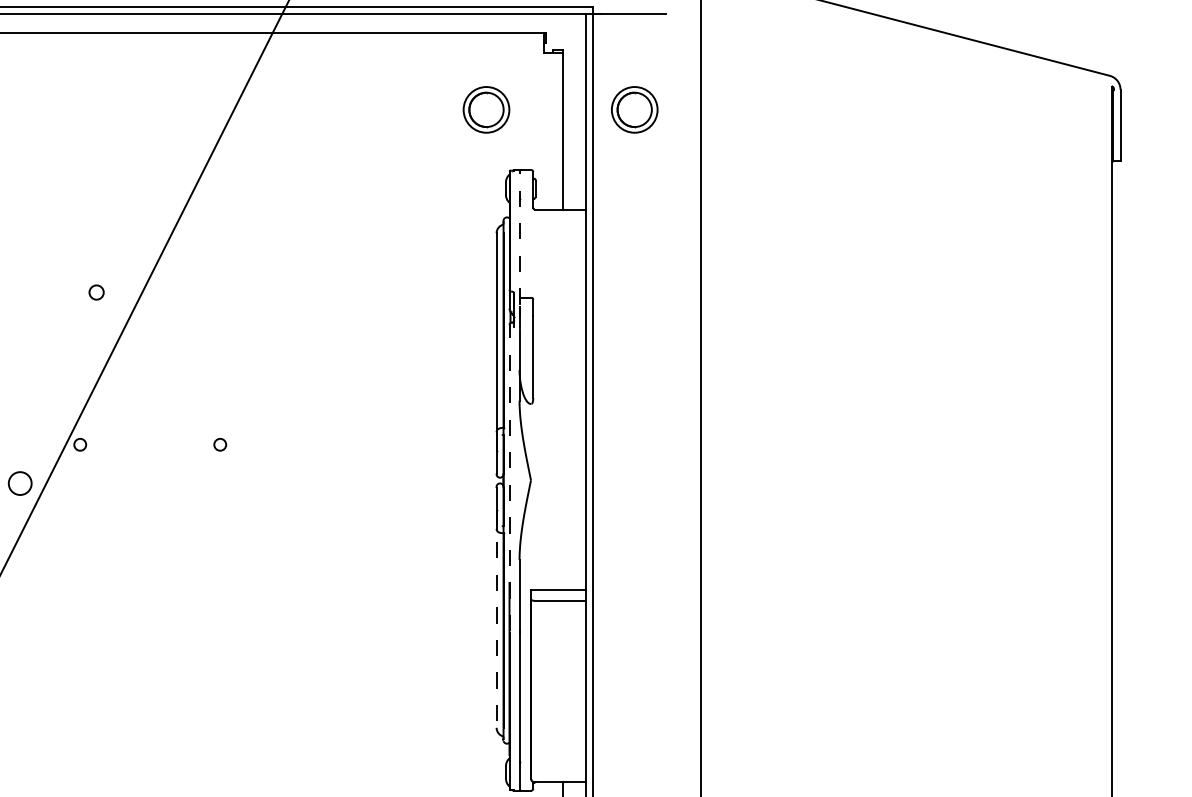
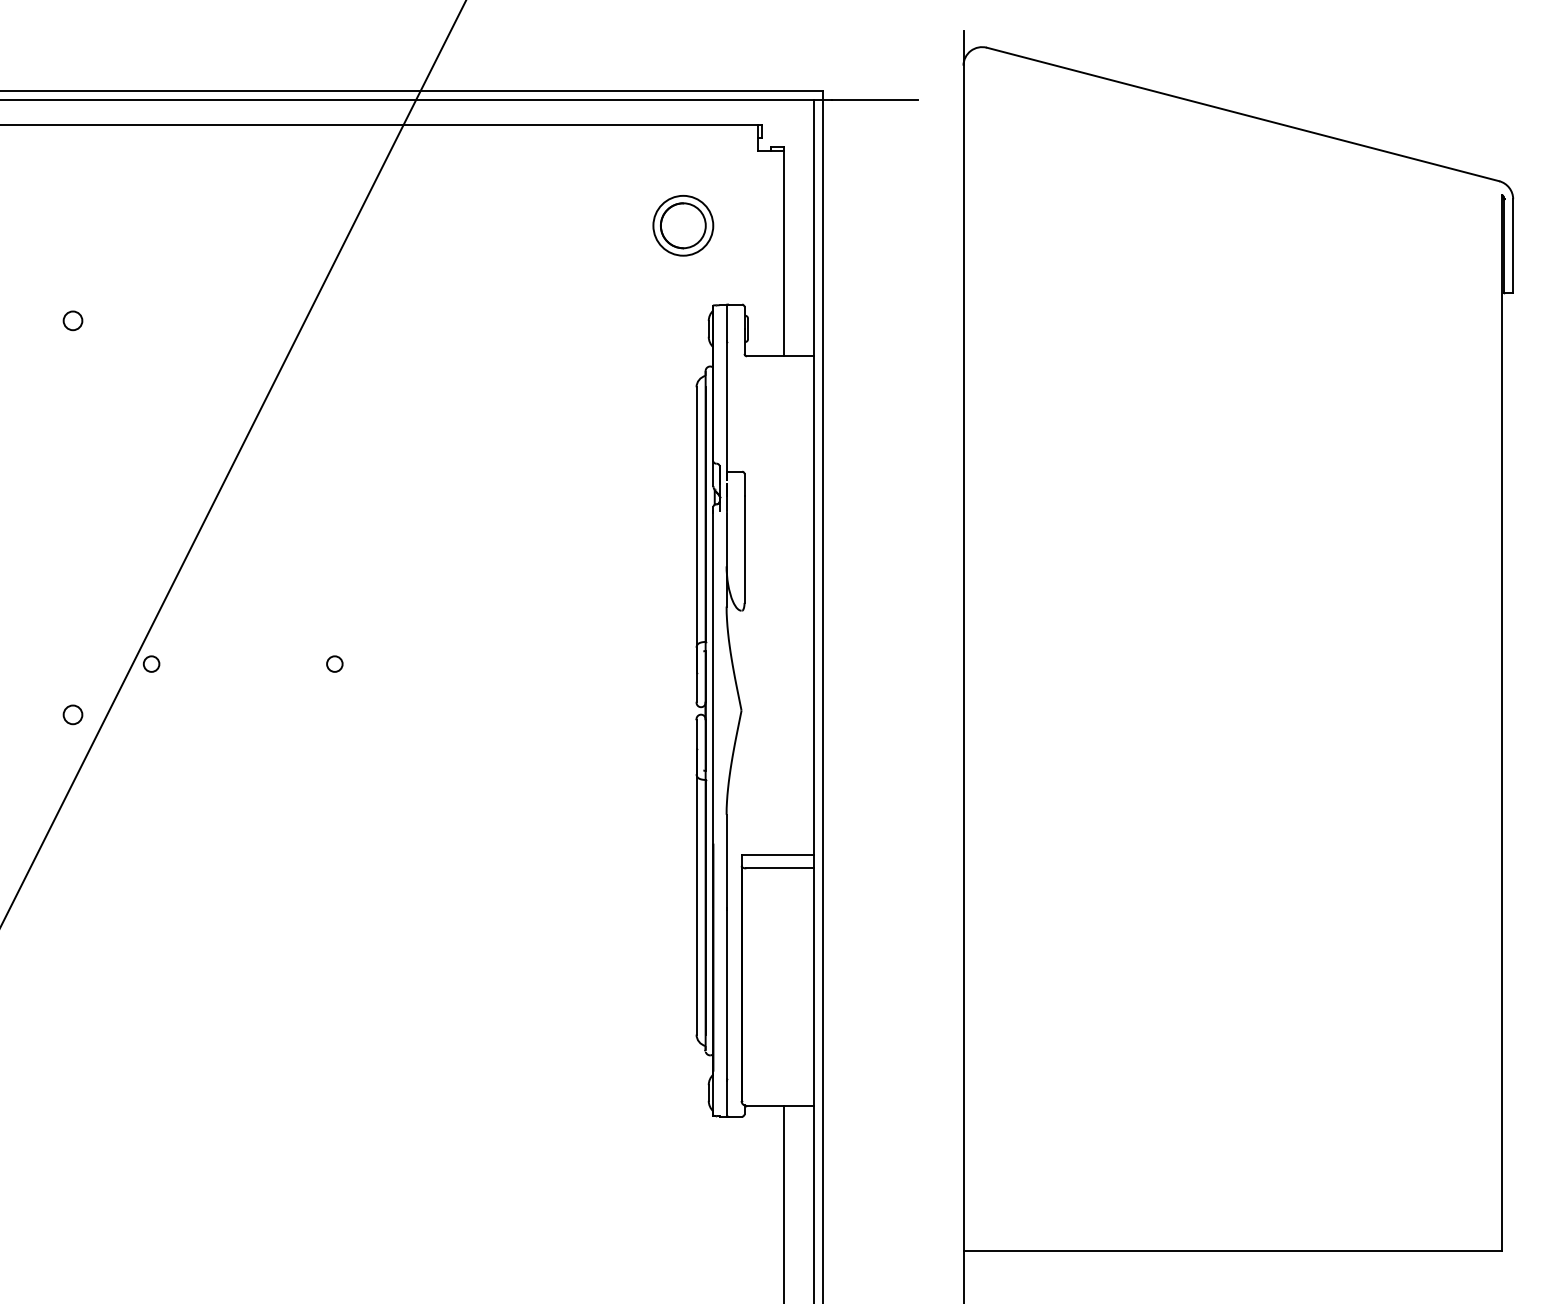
part: (634, 109) -> (877, 225), removed
line: (519, 237) -> (726, 392), dashed -> solid
circle: (96, 292) -> (72, 320), moved
line: (509, 480) -> (713, 710), dashed -> solid
circle: (19, 483) -> (72, 714), size x0.62
line: (496, 618) -> (696, 891), dashed -> solid

